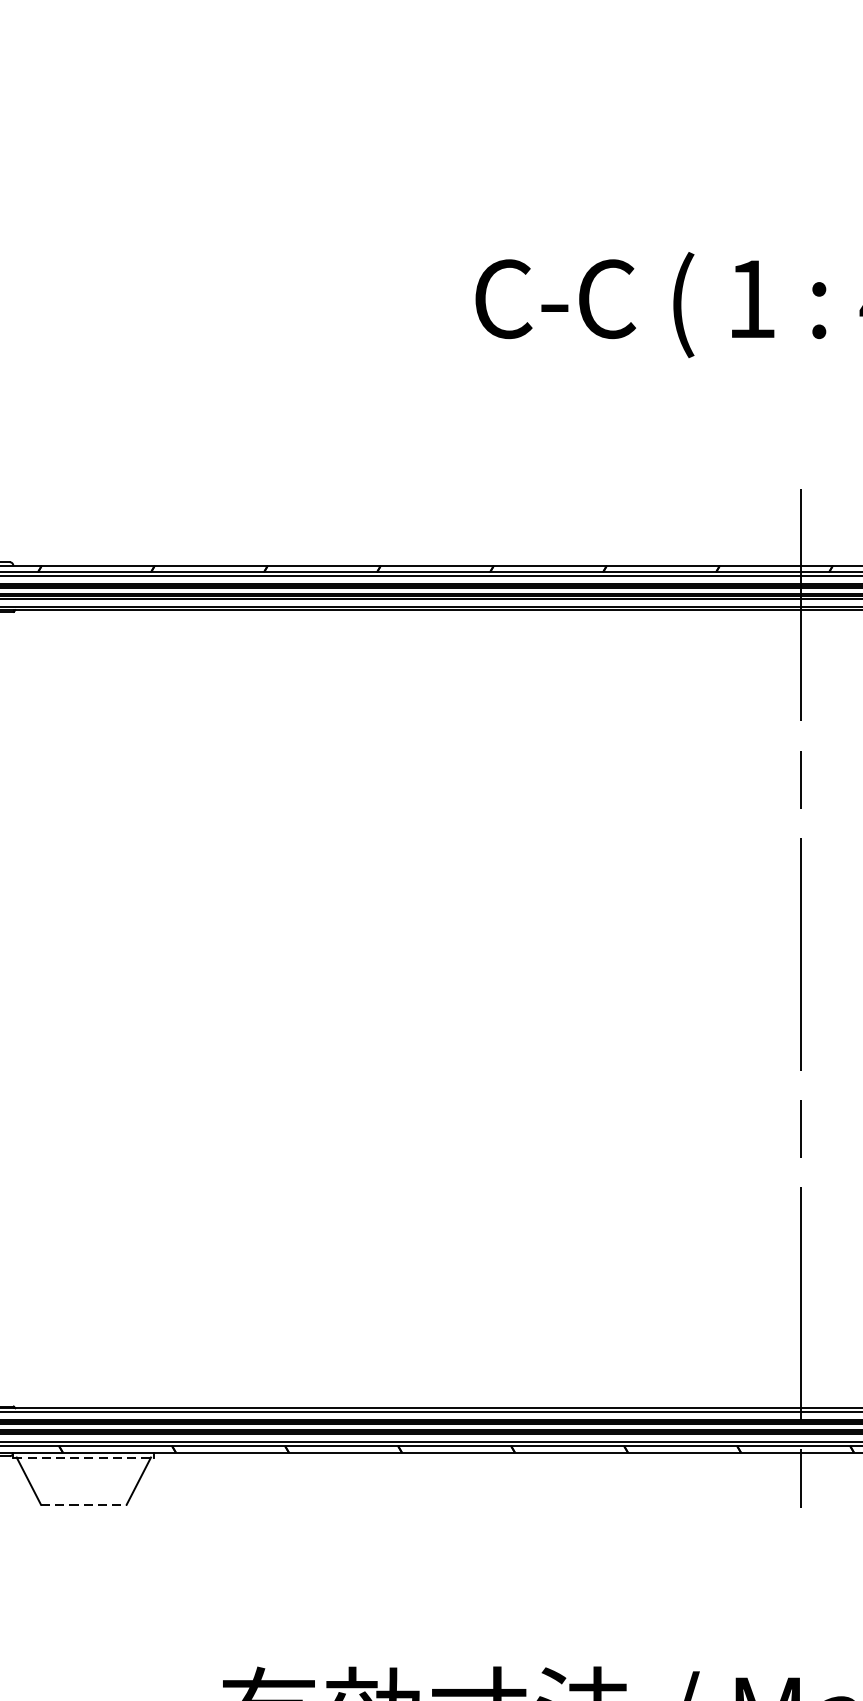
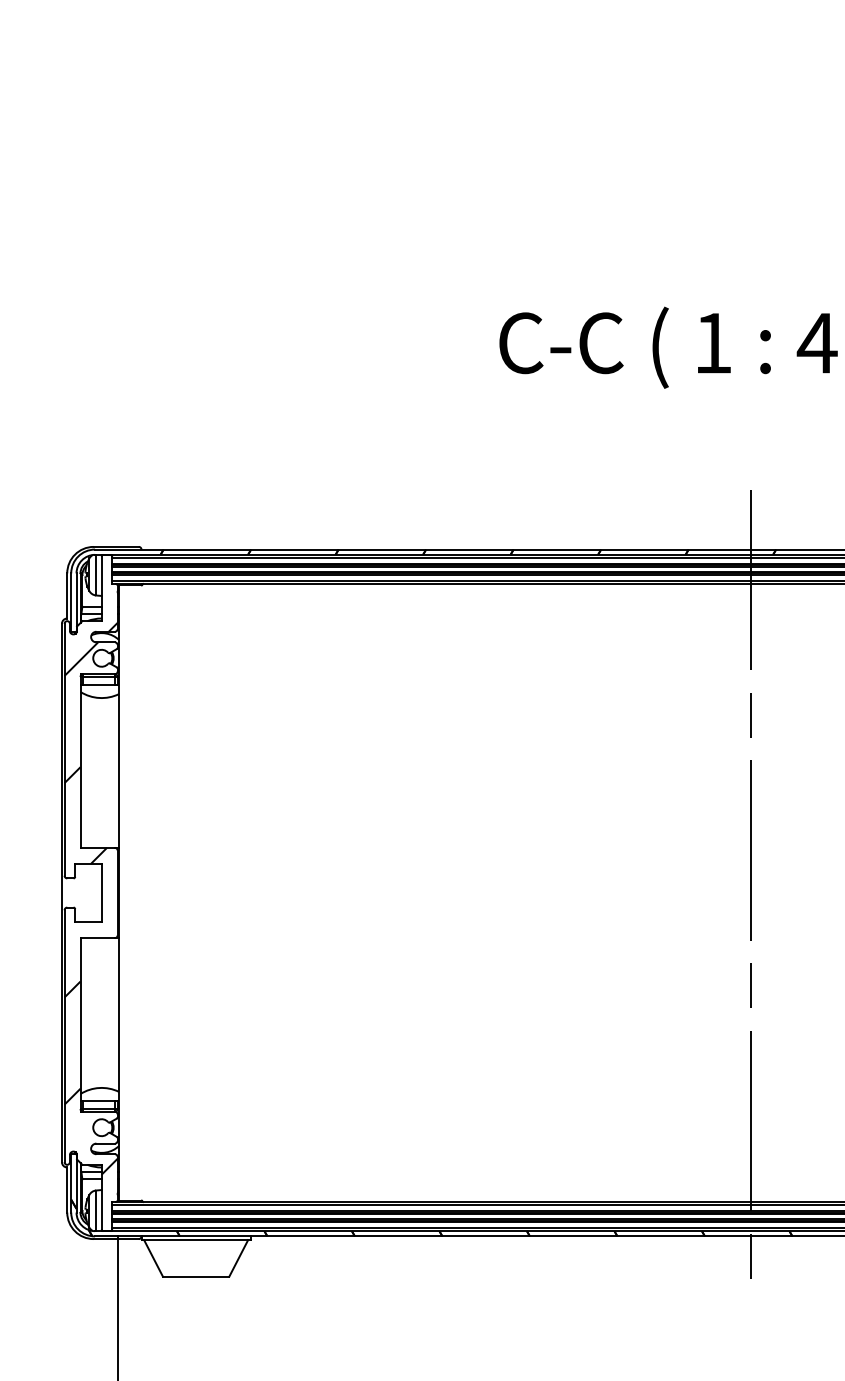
line: (84, 1457) -> (196, 1240), dashed -> solid
line: (84, 1504) -> (196, 1276), dashed -> solid

